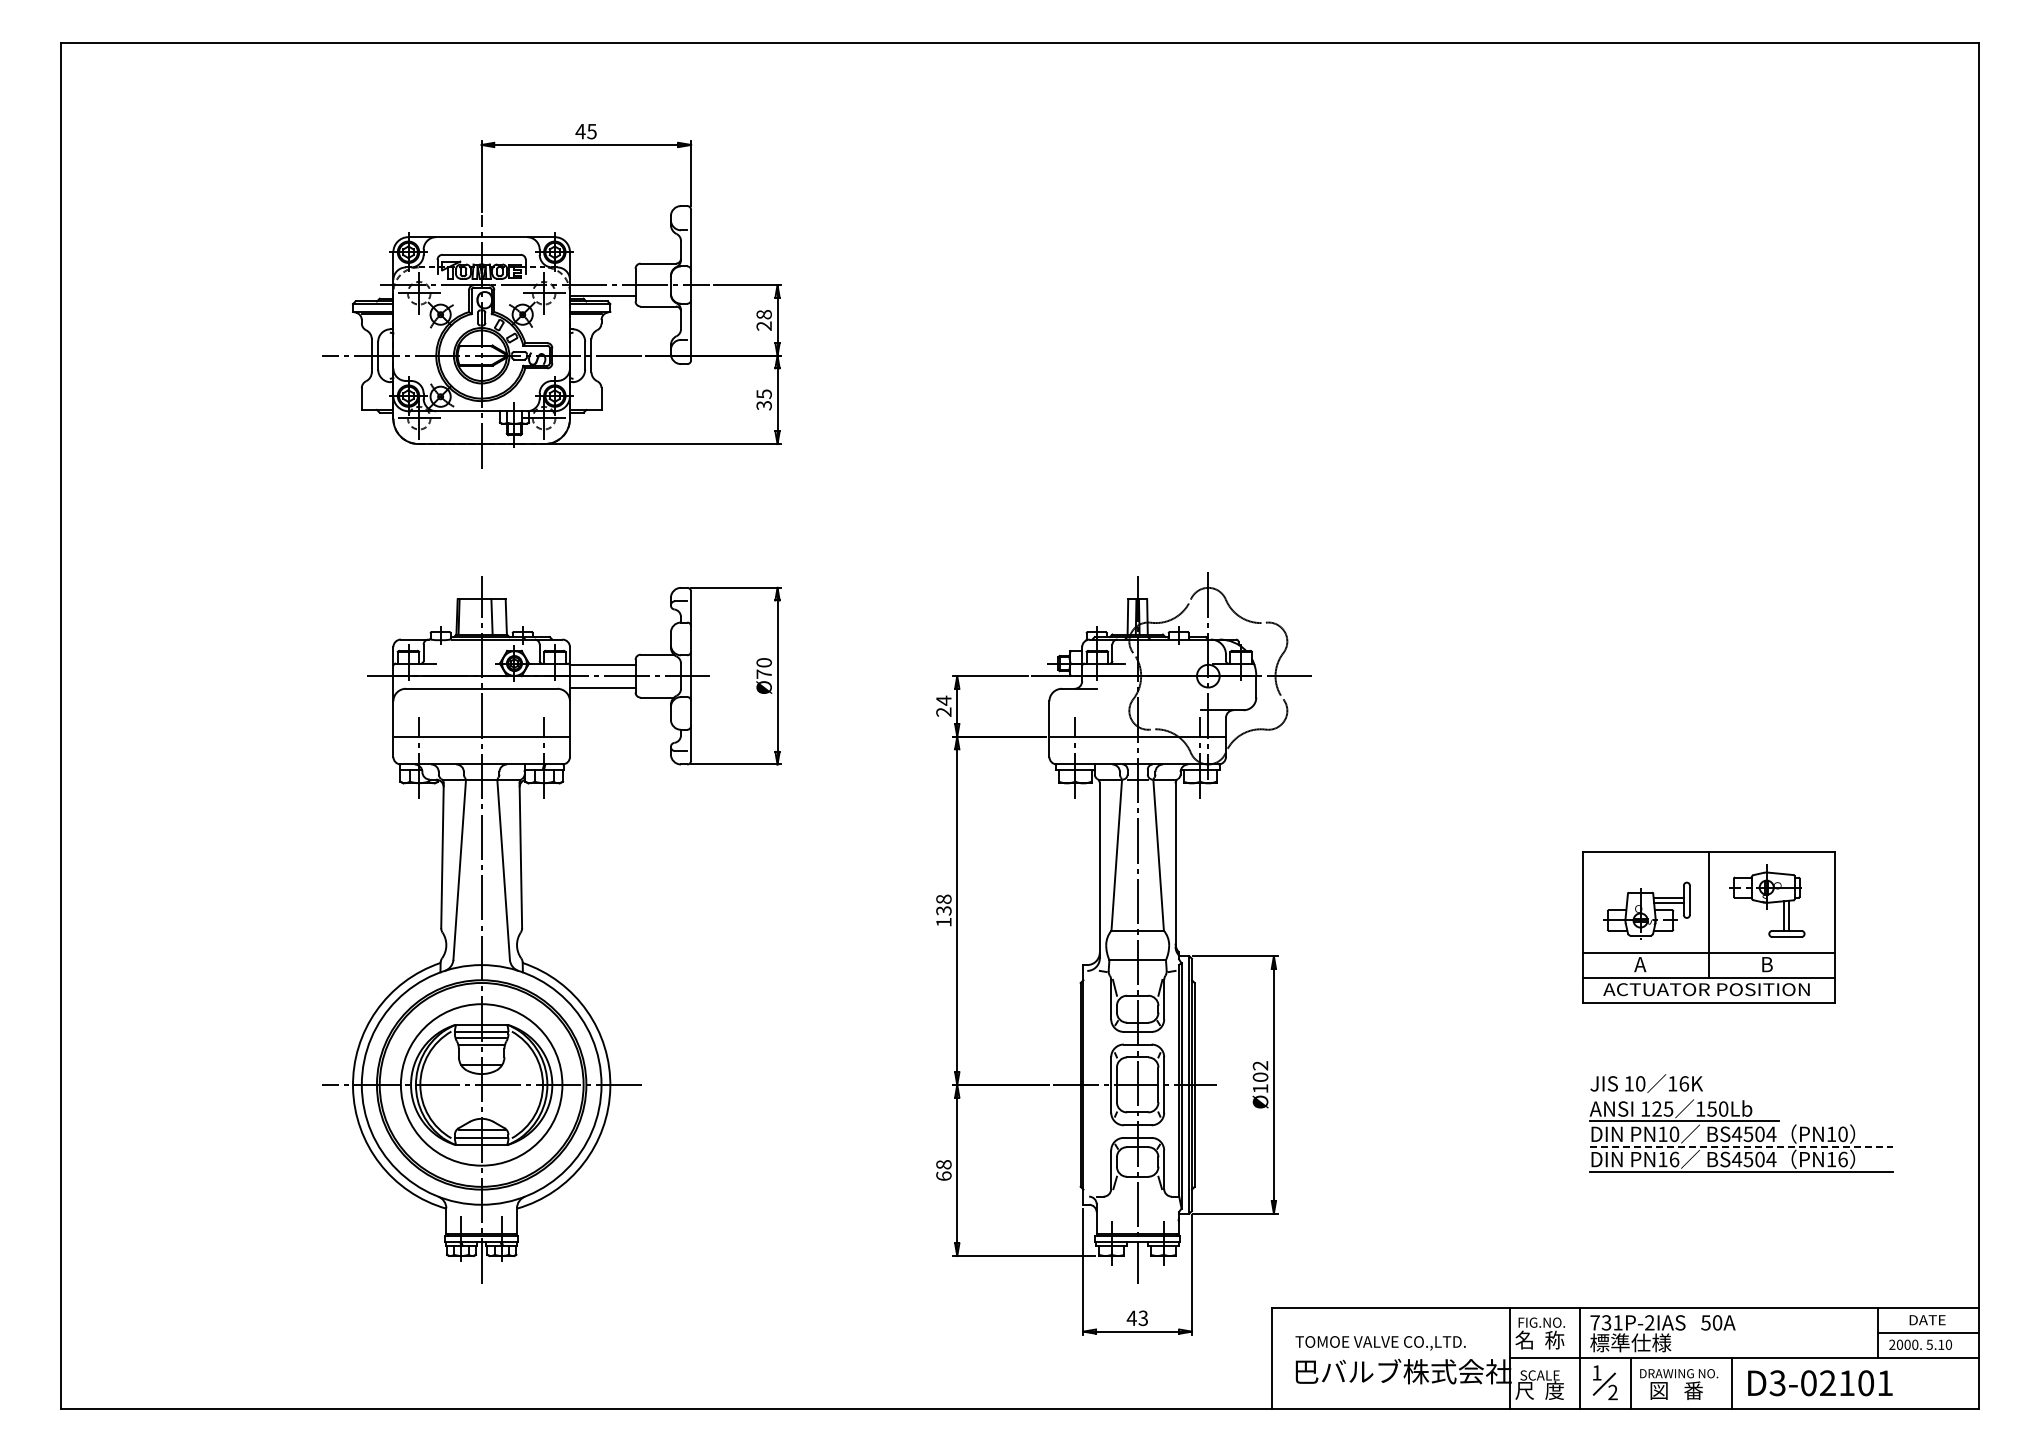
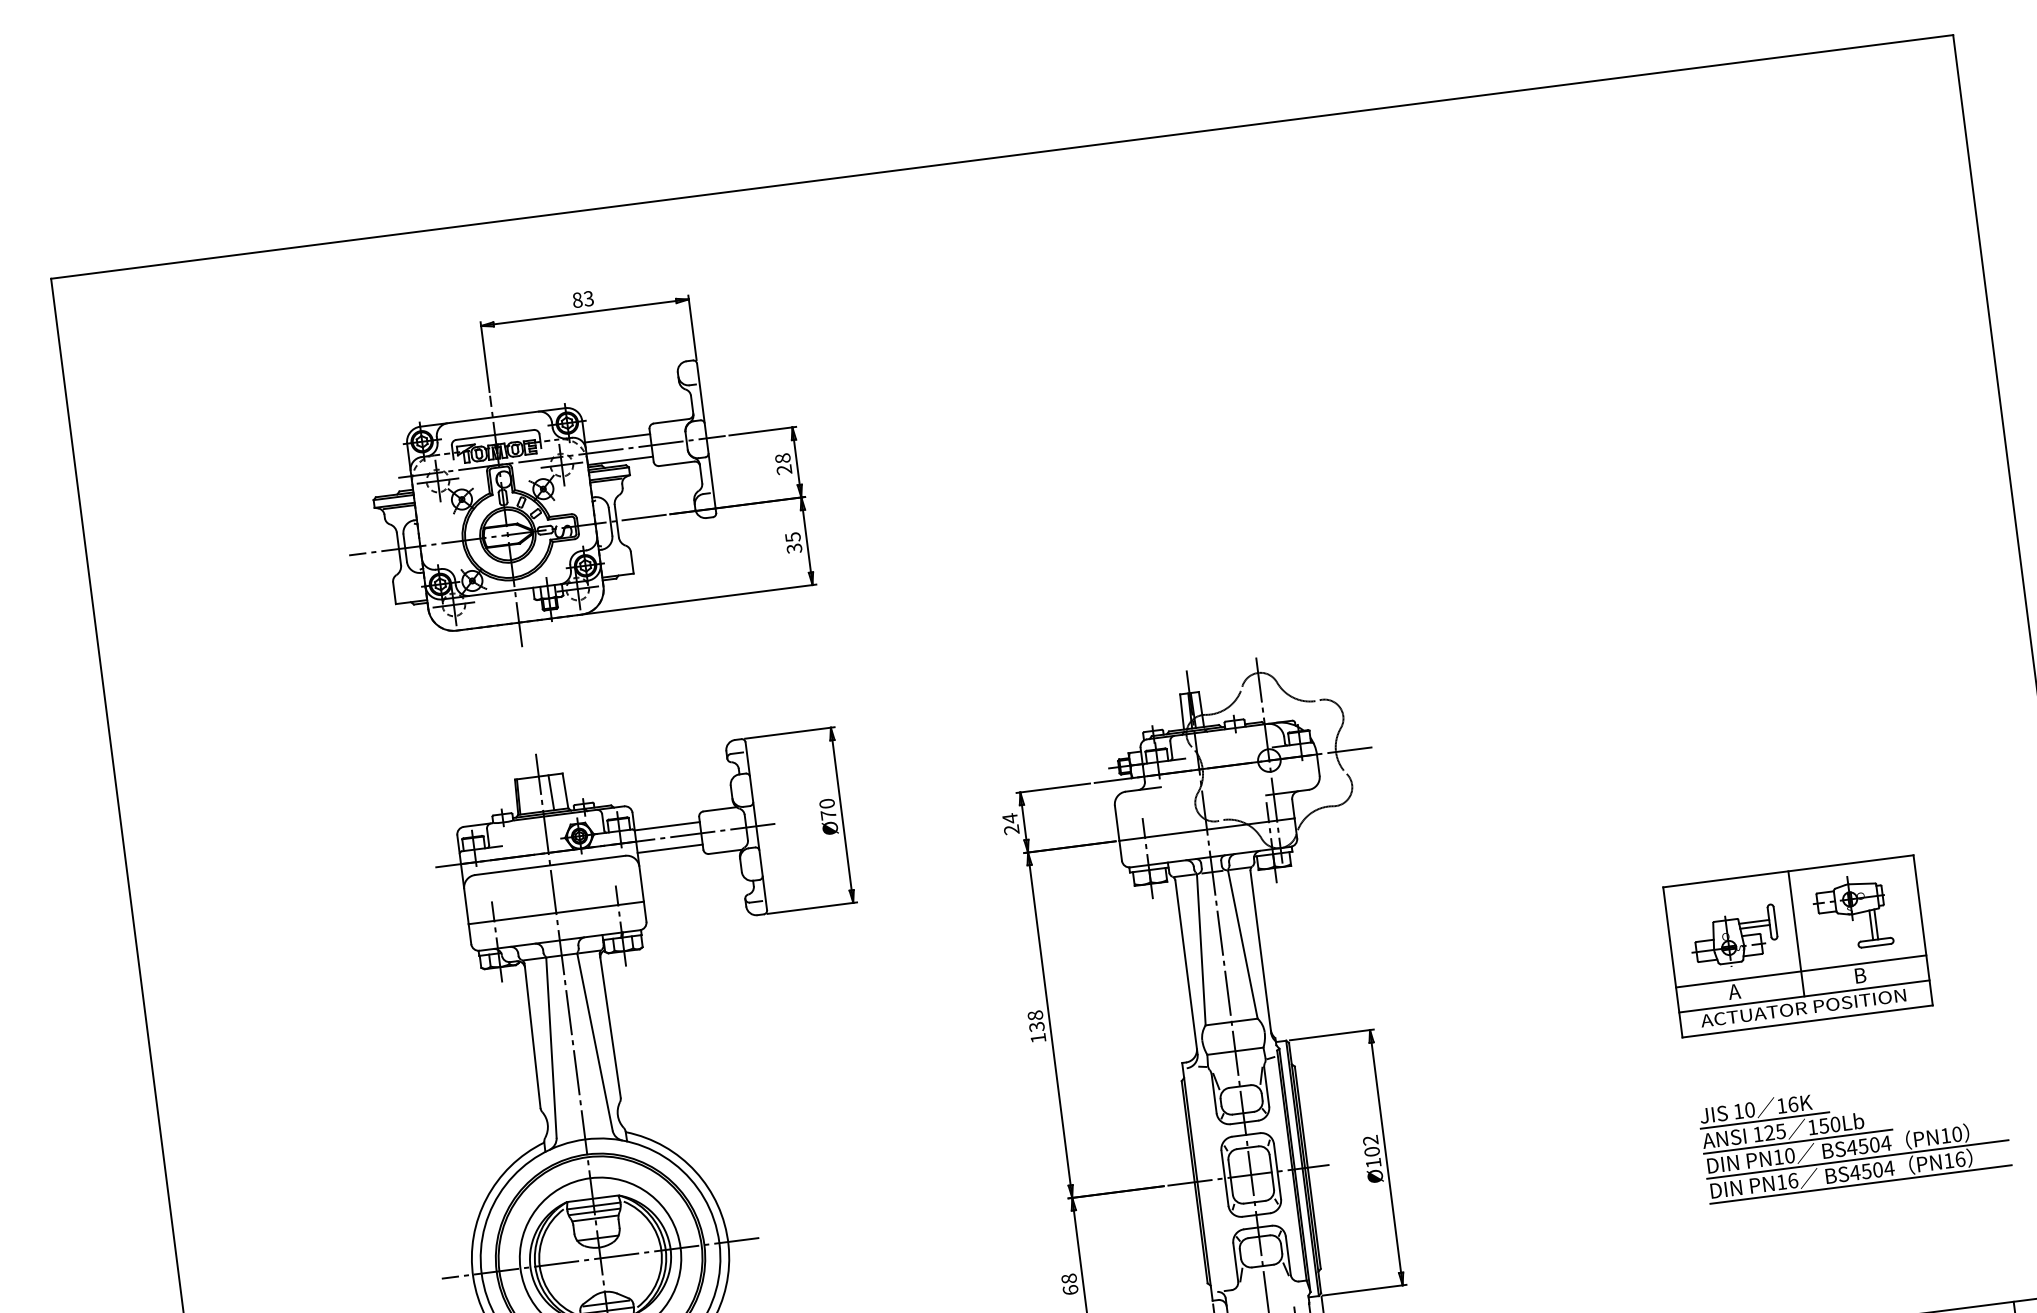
text: (585, 131) -> (582, 299), 45 -> 83
line: (602, 273) -> (617, 438), added
line: (1653, 1096) -> (1764, 1120), added
line: (1741, 1146) -> (1857, 1159), dashed -> solid

